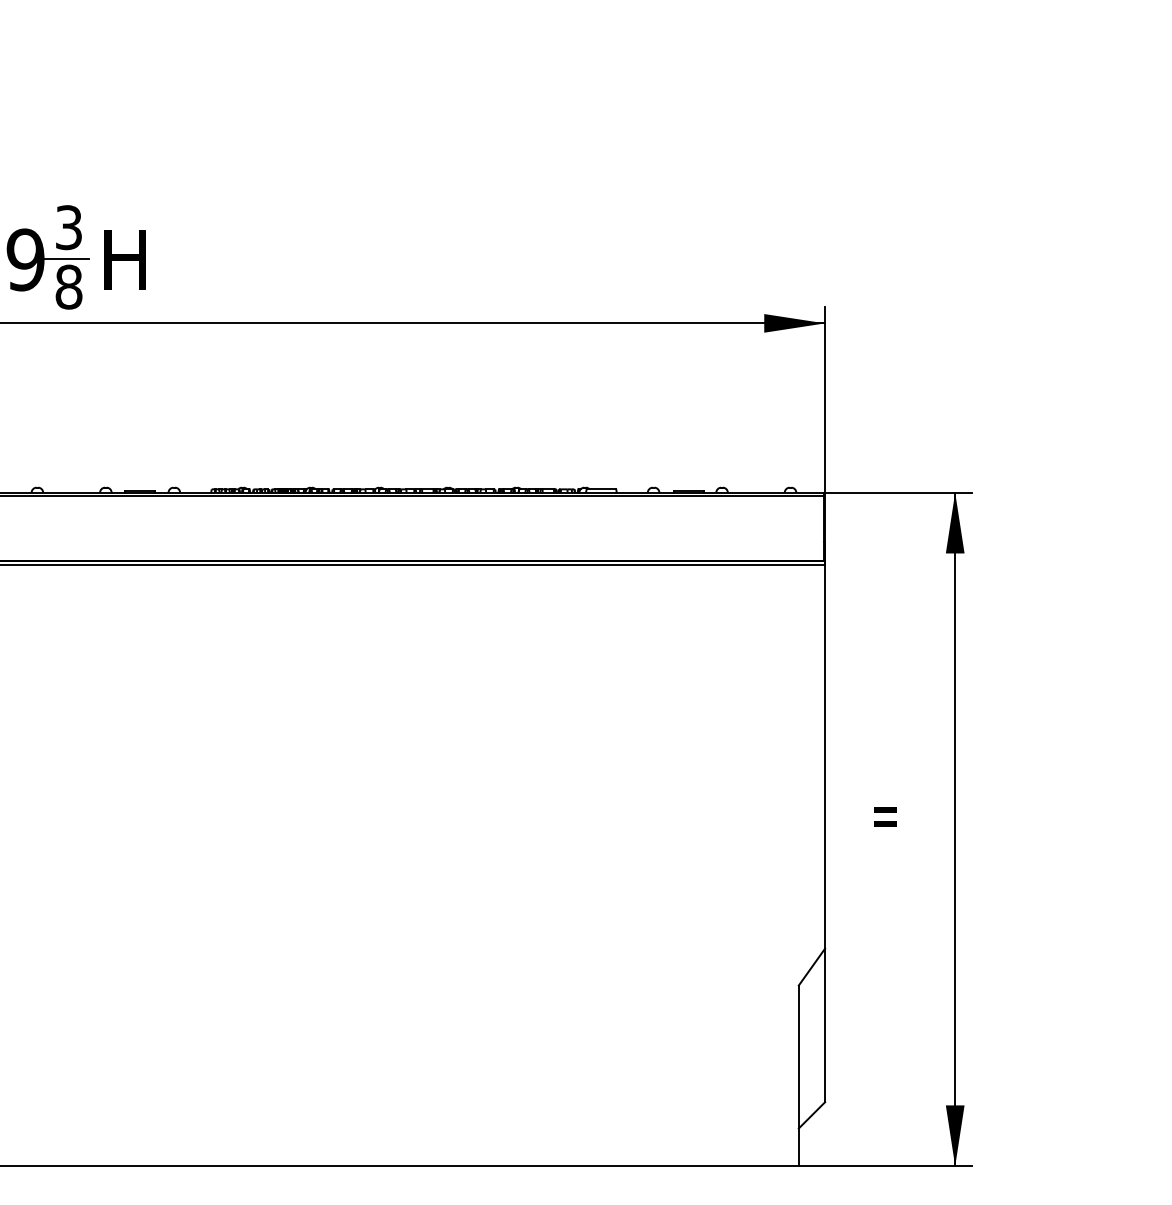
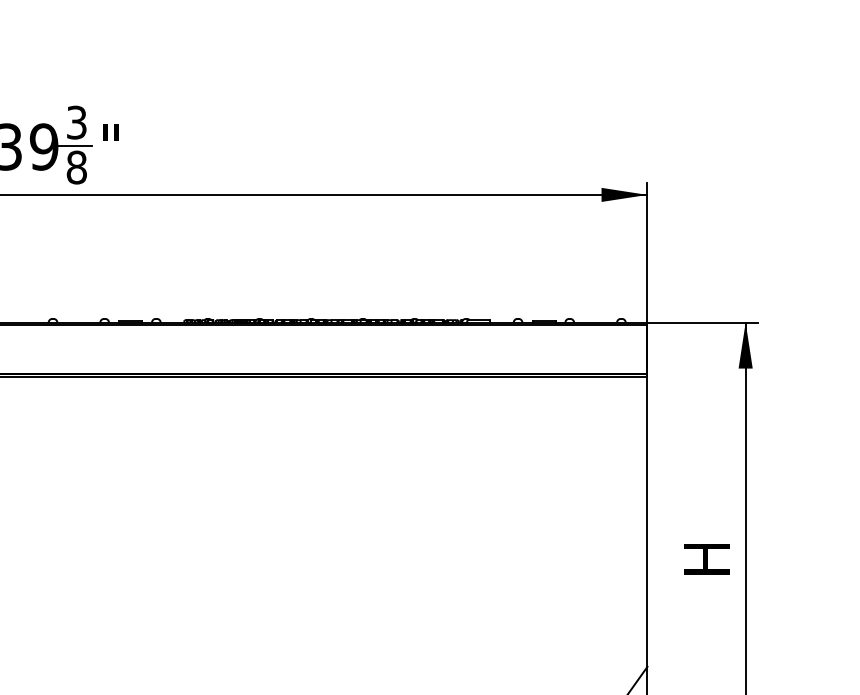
text: (124, 259) -> (118, 146), H -> "
text: (904, 805) -> (707, 558), " -> H

